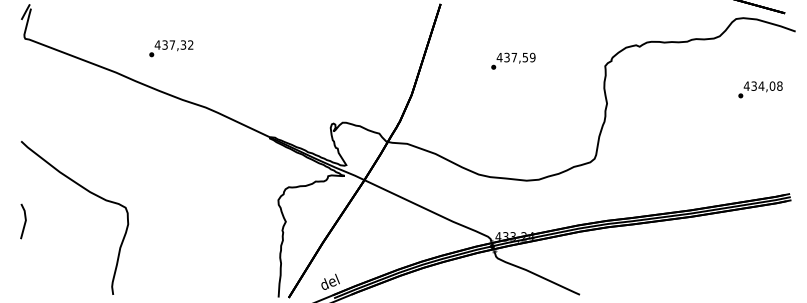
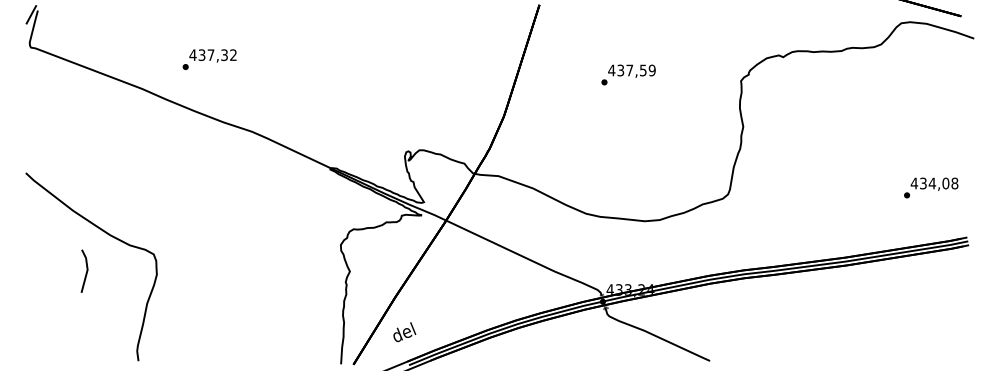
text: (760, 89) -> (931, 187), moved
line: (25, 220) -> (86, 270), moved
text: (330, 282) -> (404, 332), moved

